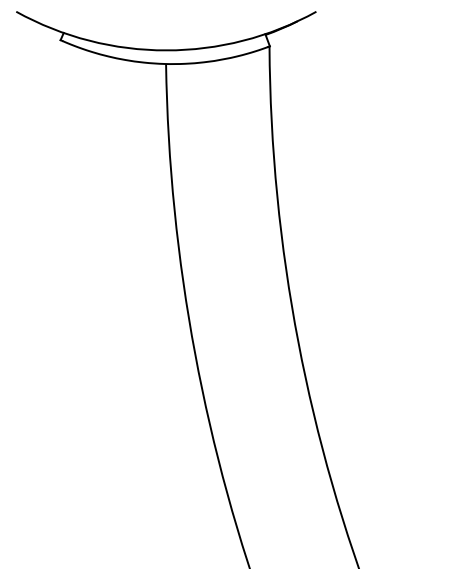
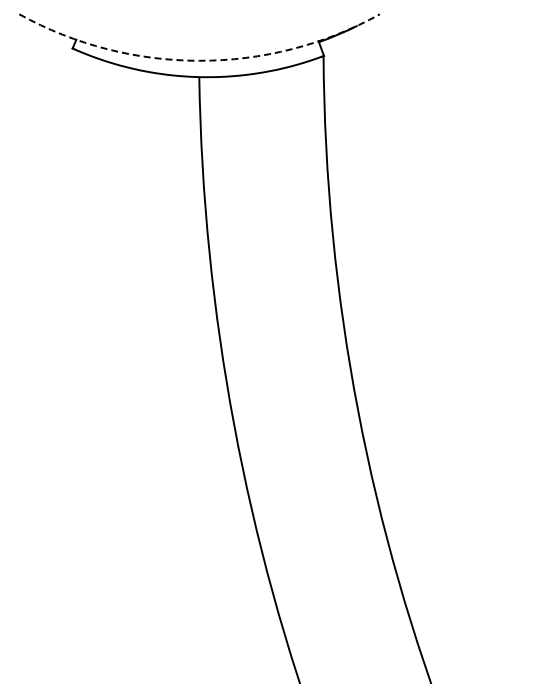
arc: (166, 50) -> (199, 60), solid -> dashed

